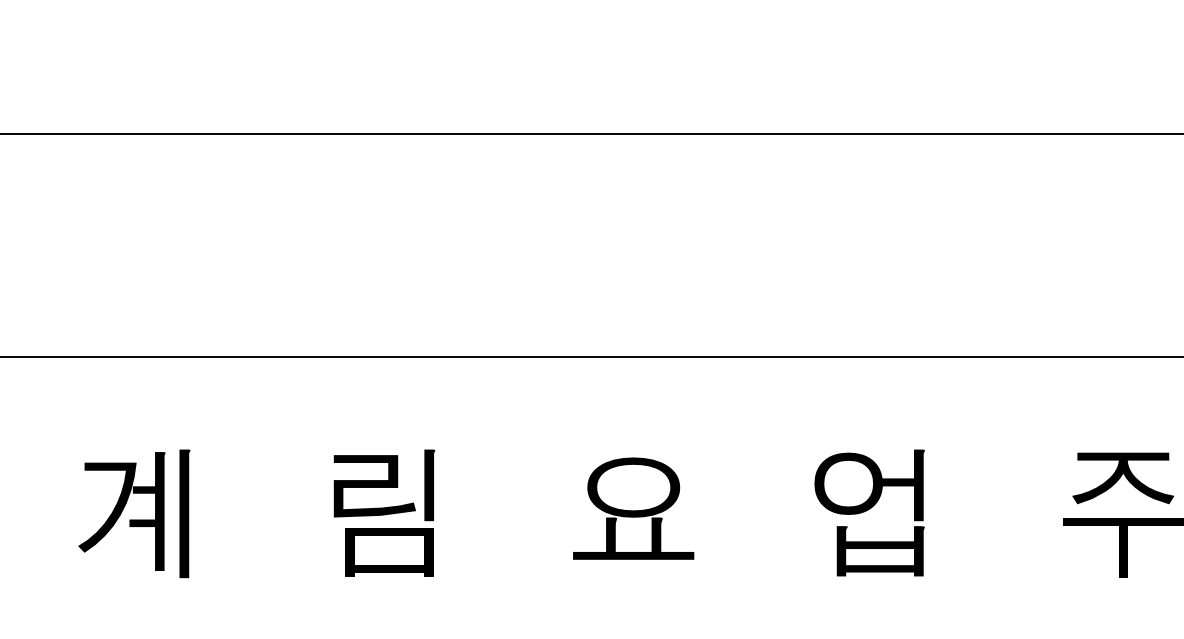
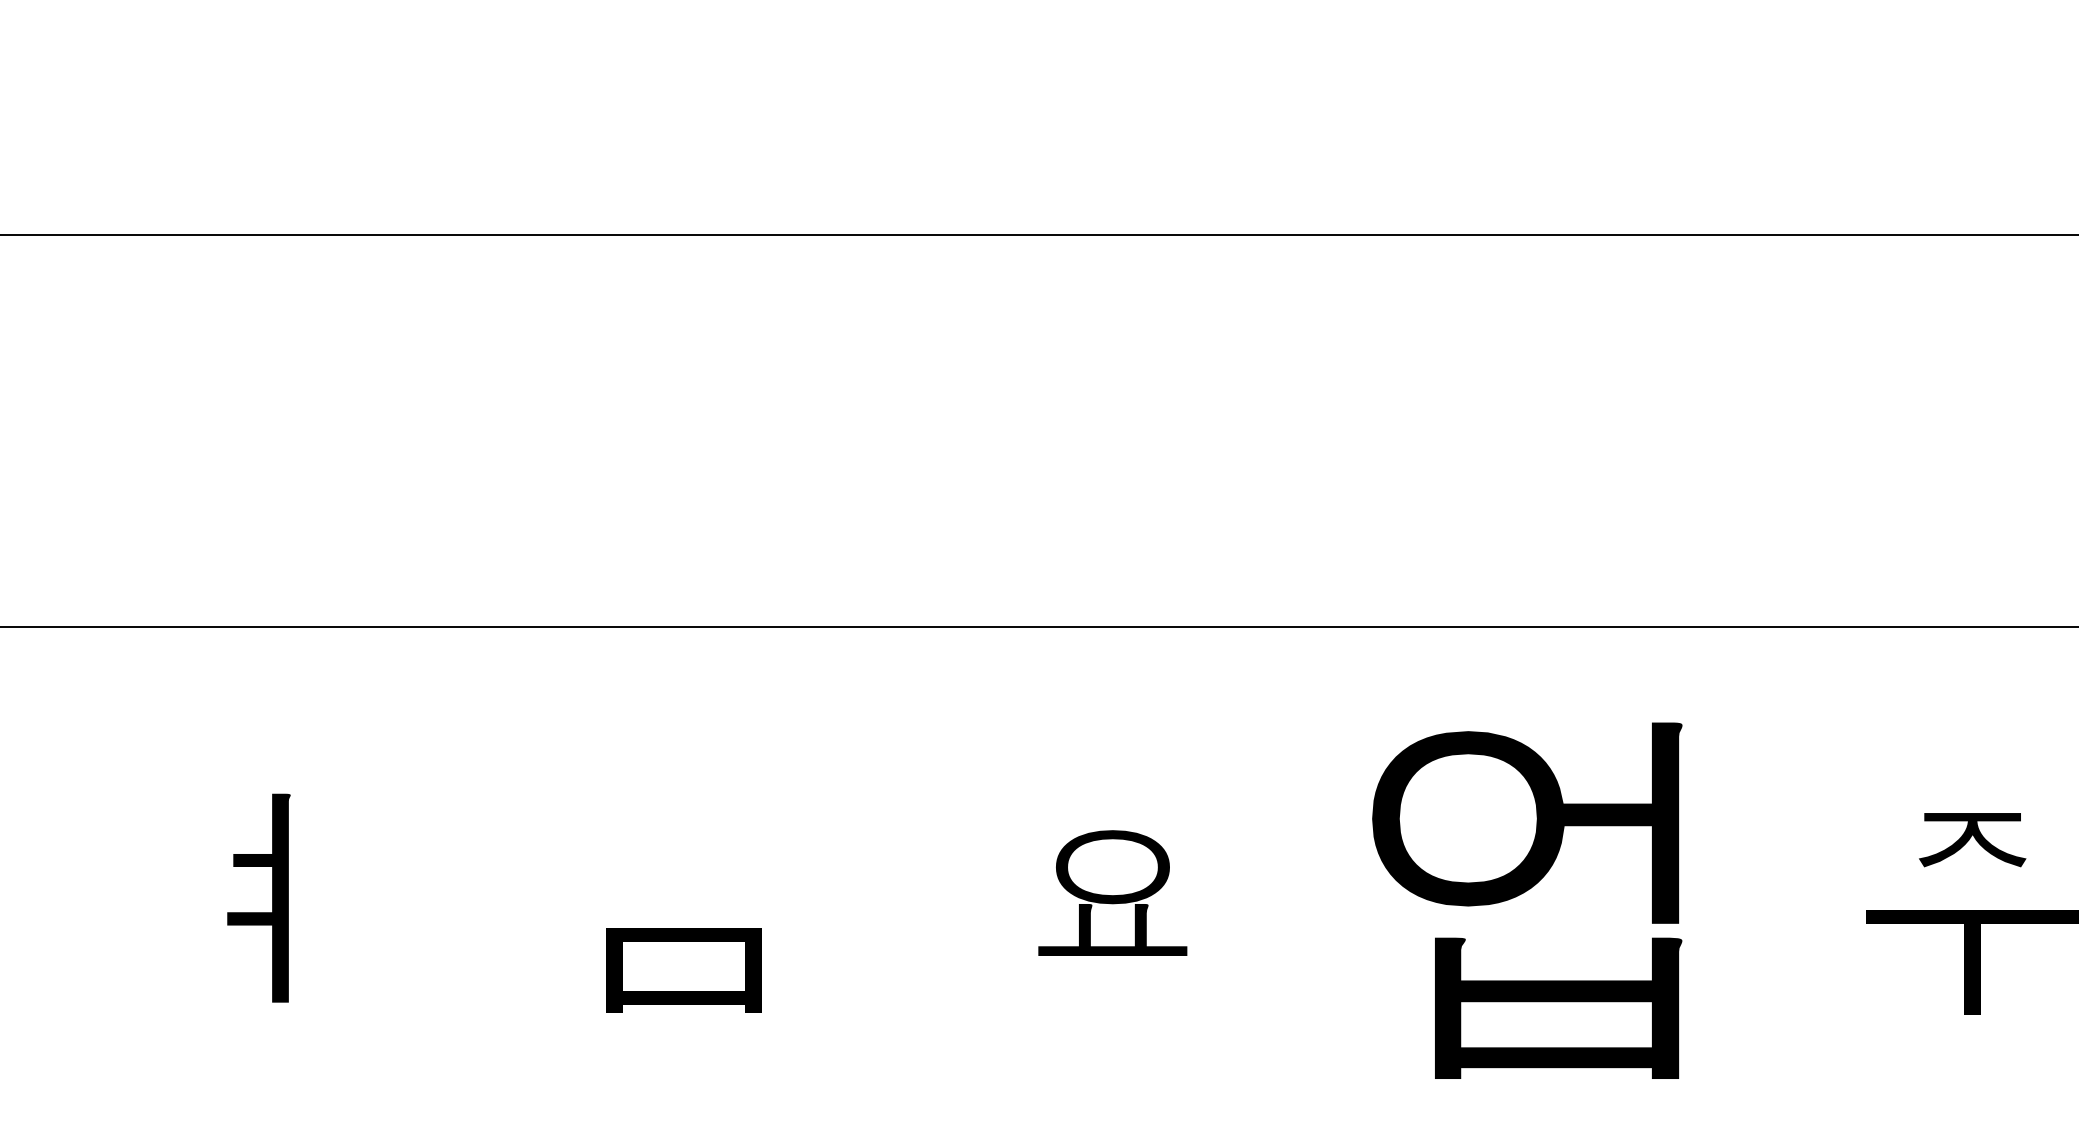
part: (1123, 478) -> (1972, 840), size x0.6
fill: (429, 485) -> (754, 852), removed
fill: (374, 486) -> (657, 854), removed
fill: (107, 507) -> (188, 891), removed
part: (633, 508) -> (1112, 892), size x0.7
part: (869, 512) -> (1526, 899), size x1.6
part: (184, 513) -> (323, 901), removed

